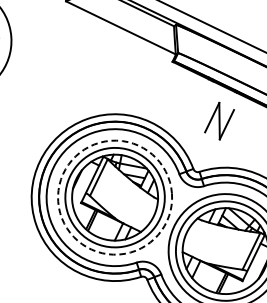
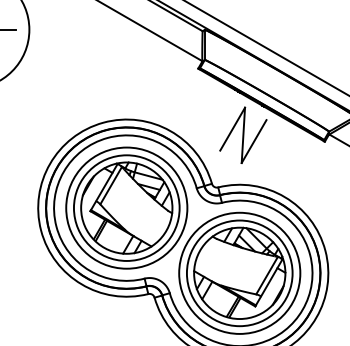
part: (219, 120) -> (243, 134), size x1.43
circle: (114, 197) -> (126, 207), dashed -> solid

